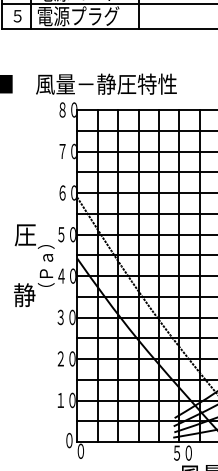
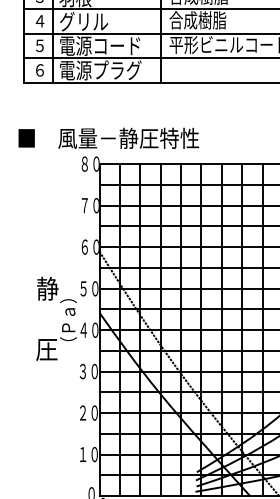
text: (17, 16) -> (39, 70), ５ -> ６
text: (25, 234) -> (47, 288), 圧 -> 静
text: (24, 295) -> (46, 349), 静 -> 圧

